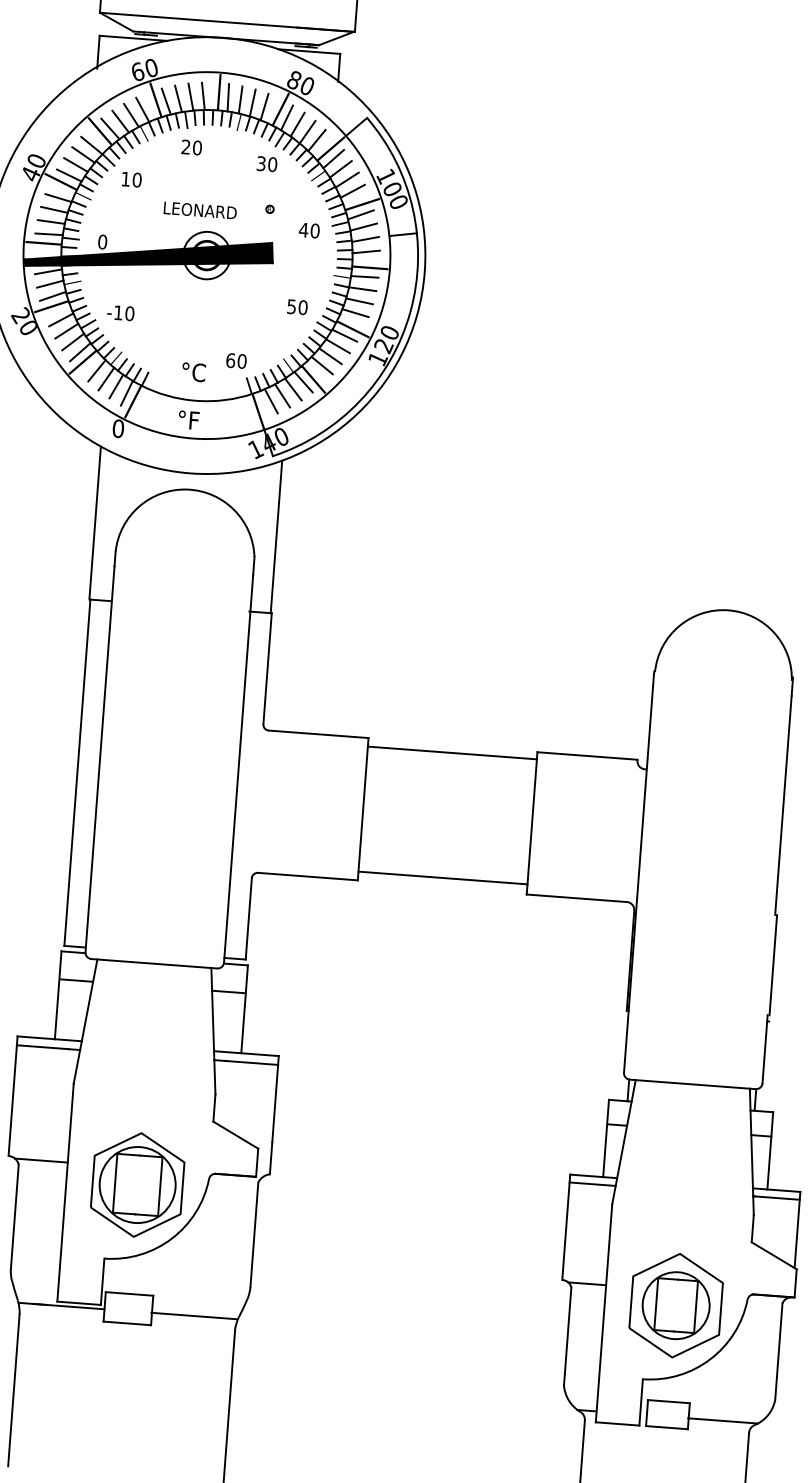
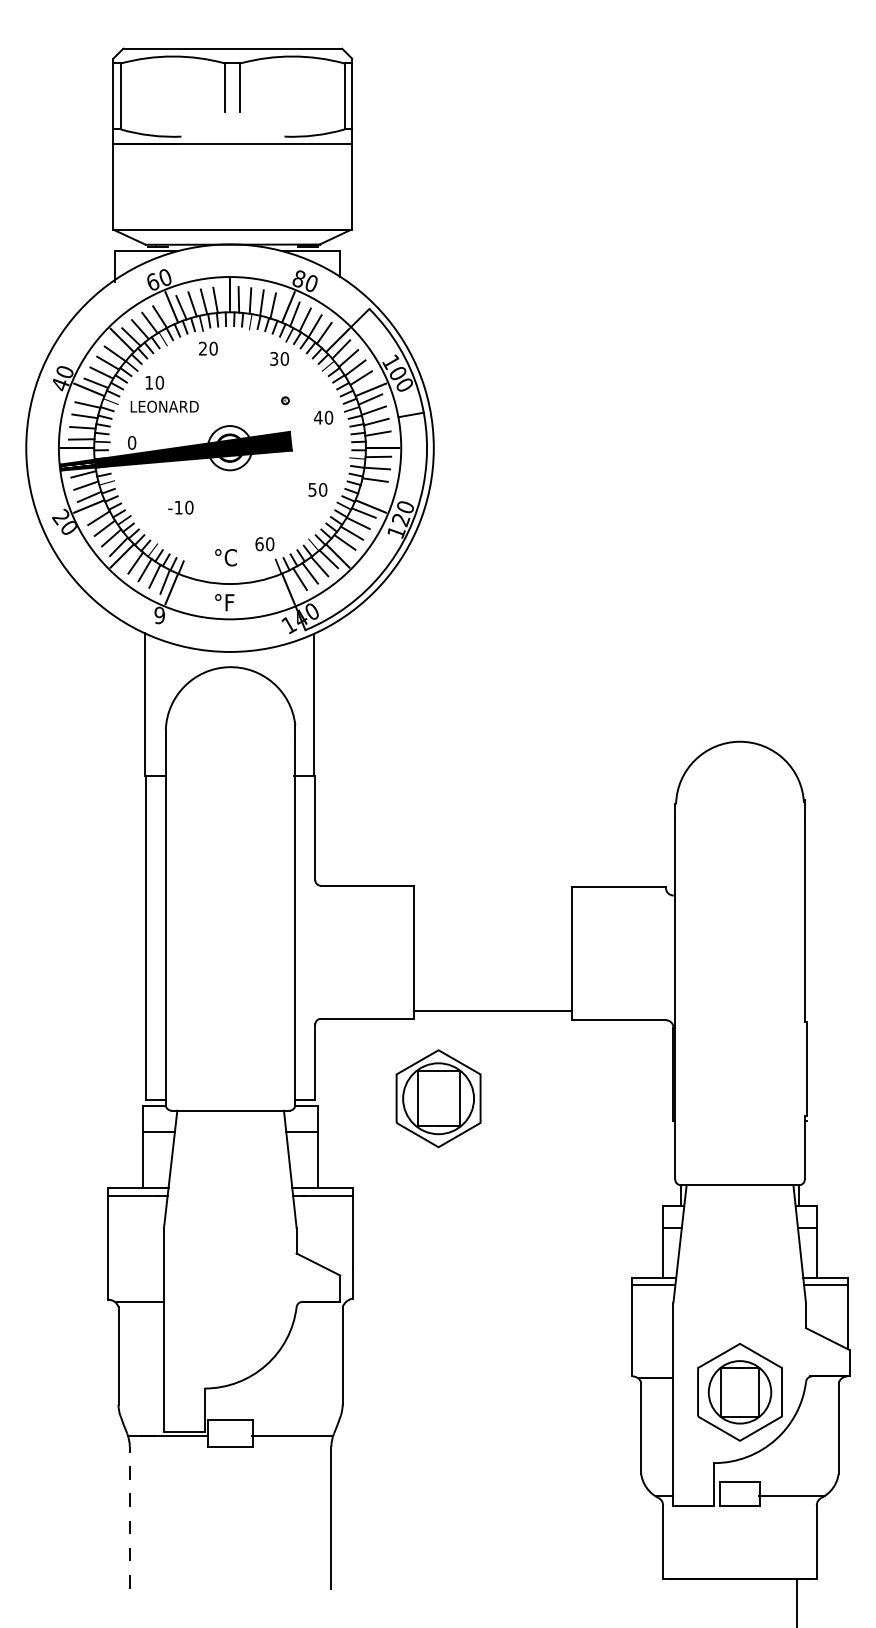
text: (200, 210) -> (164, 406), moved
text: (120, 312) -> (180, 507), moved
line: (354, 313) -> (371, 491), removed
text: (118, 428) -> (159, 615), 0 -> 9
line: (452, 752) -> (493, 893), removed
part: (137, 1184) -> (438, 1098), moved
line: (13, 1390) -> (129, 1517), solid -> dashed

